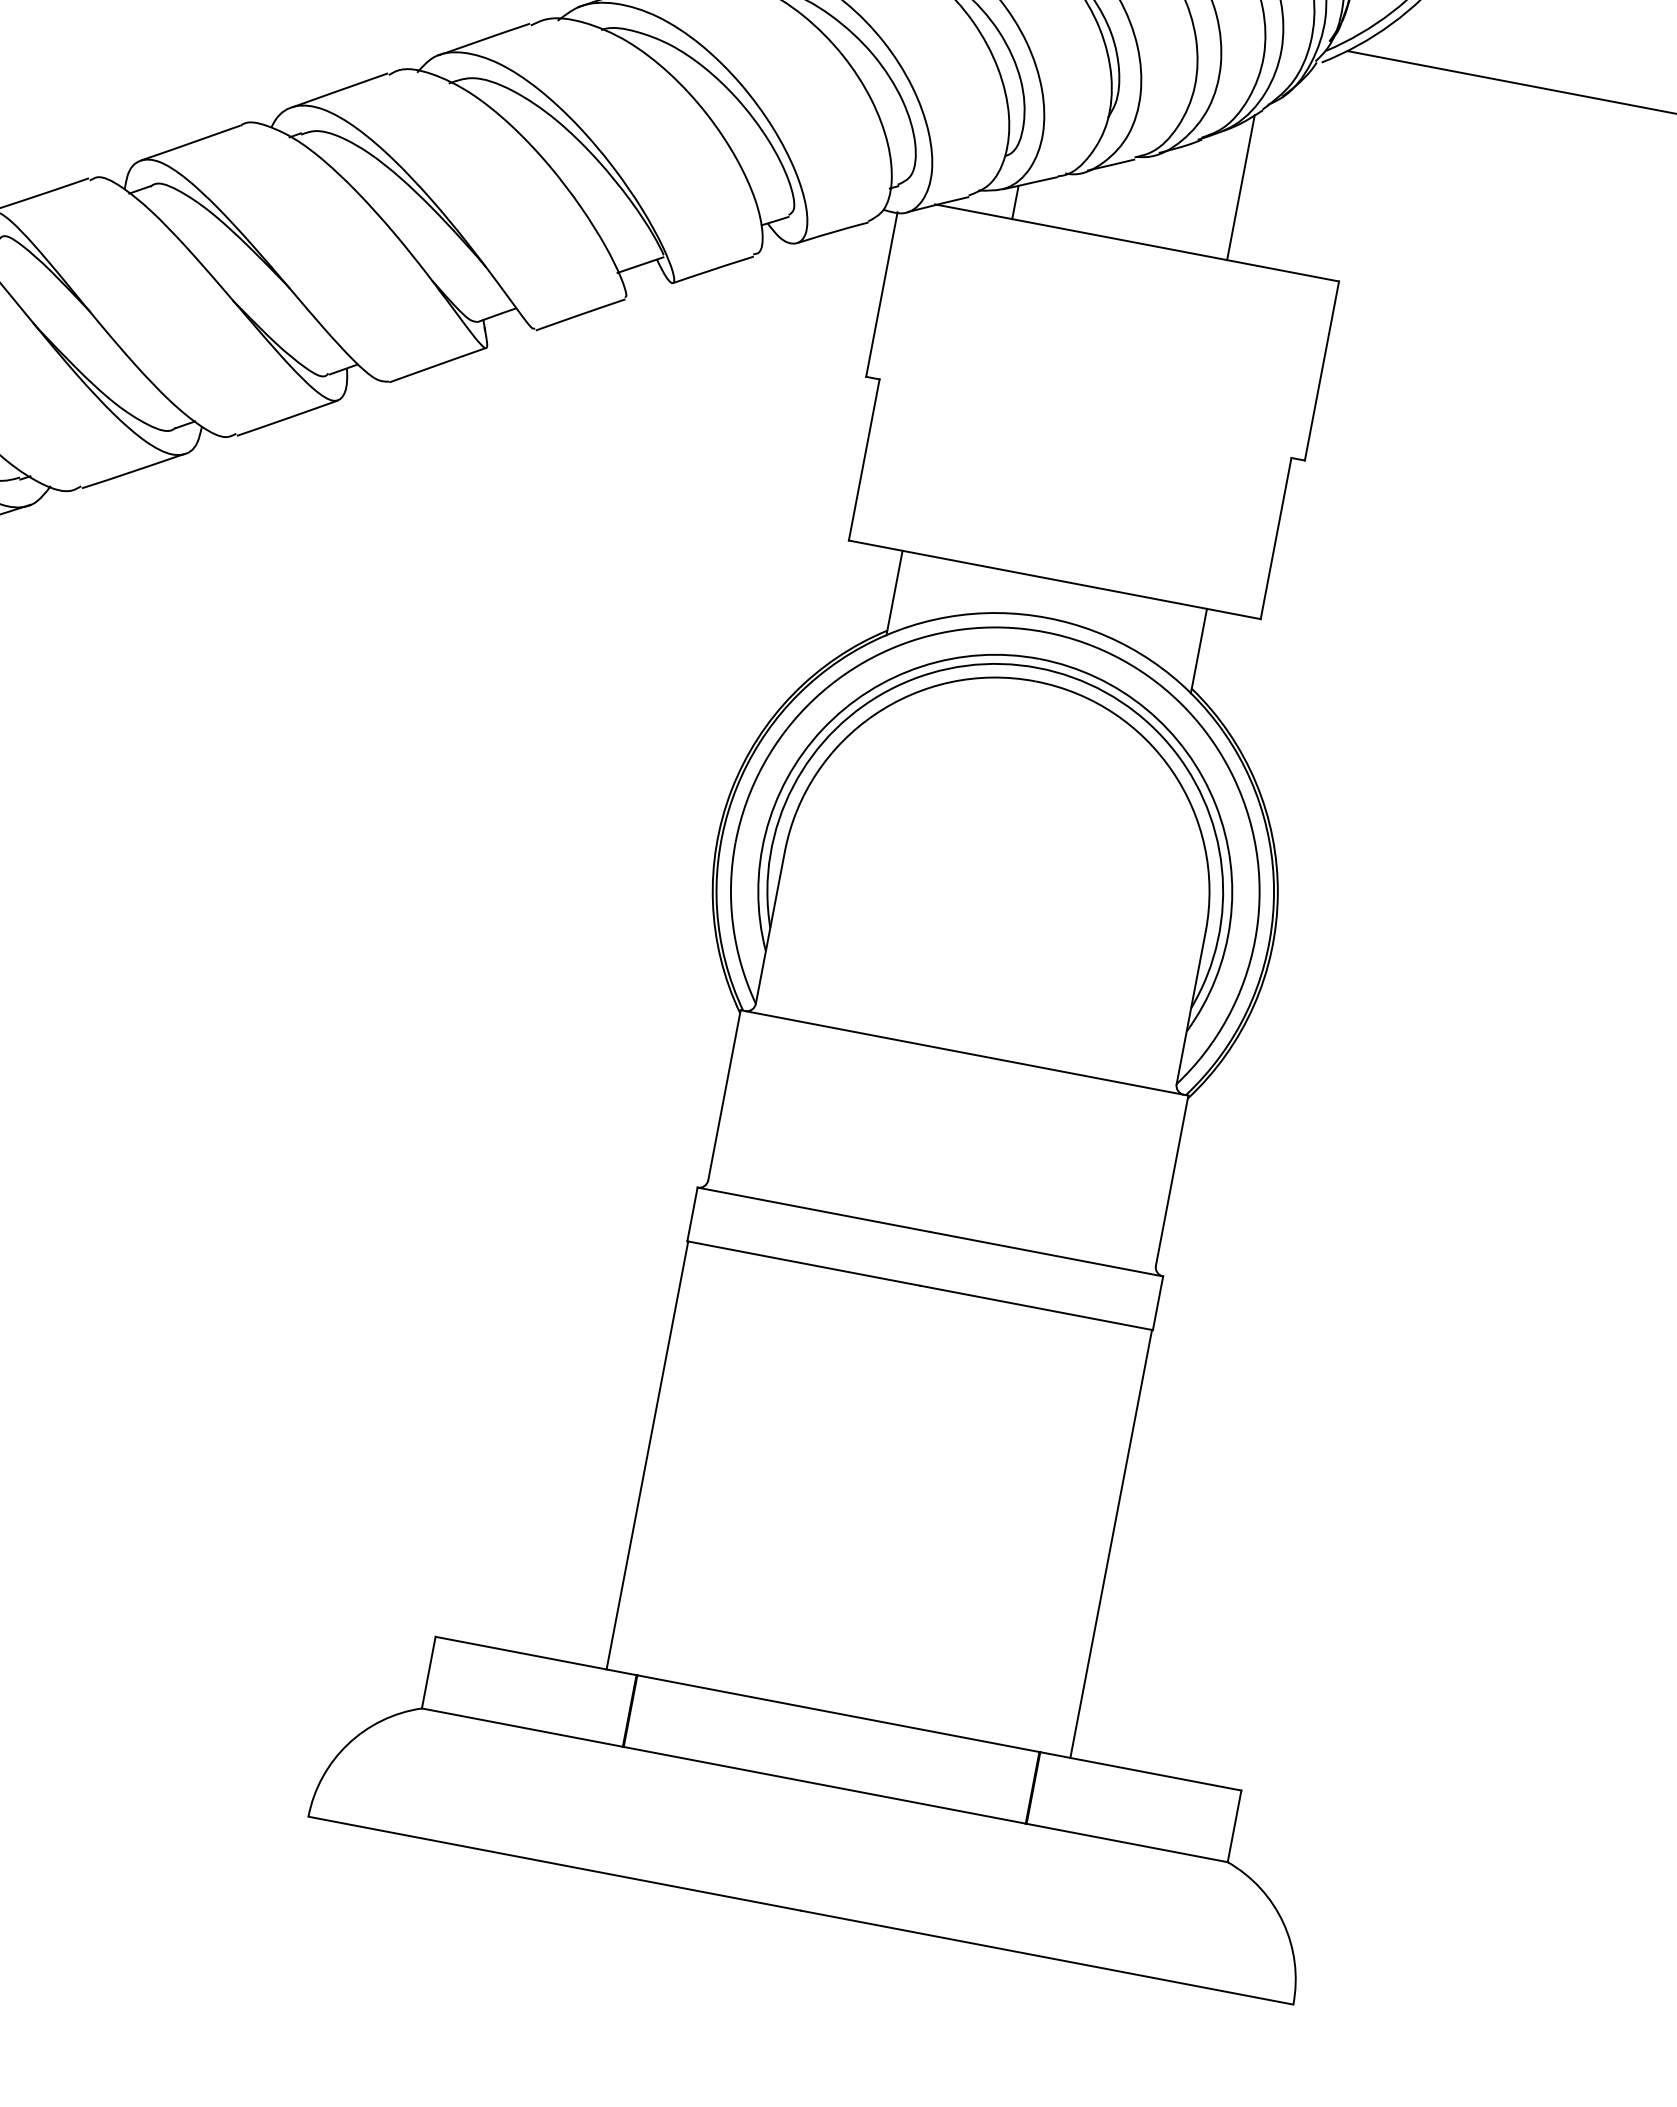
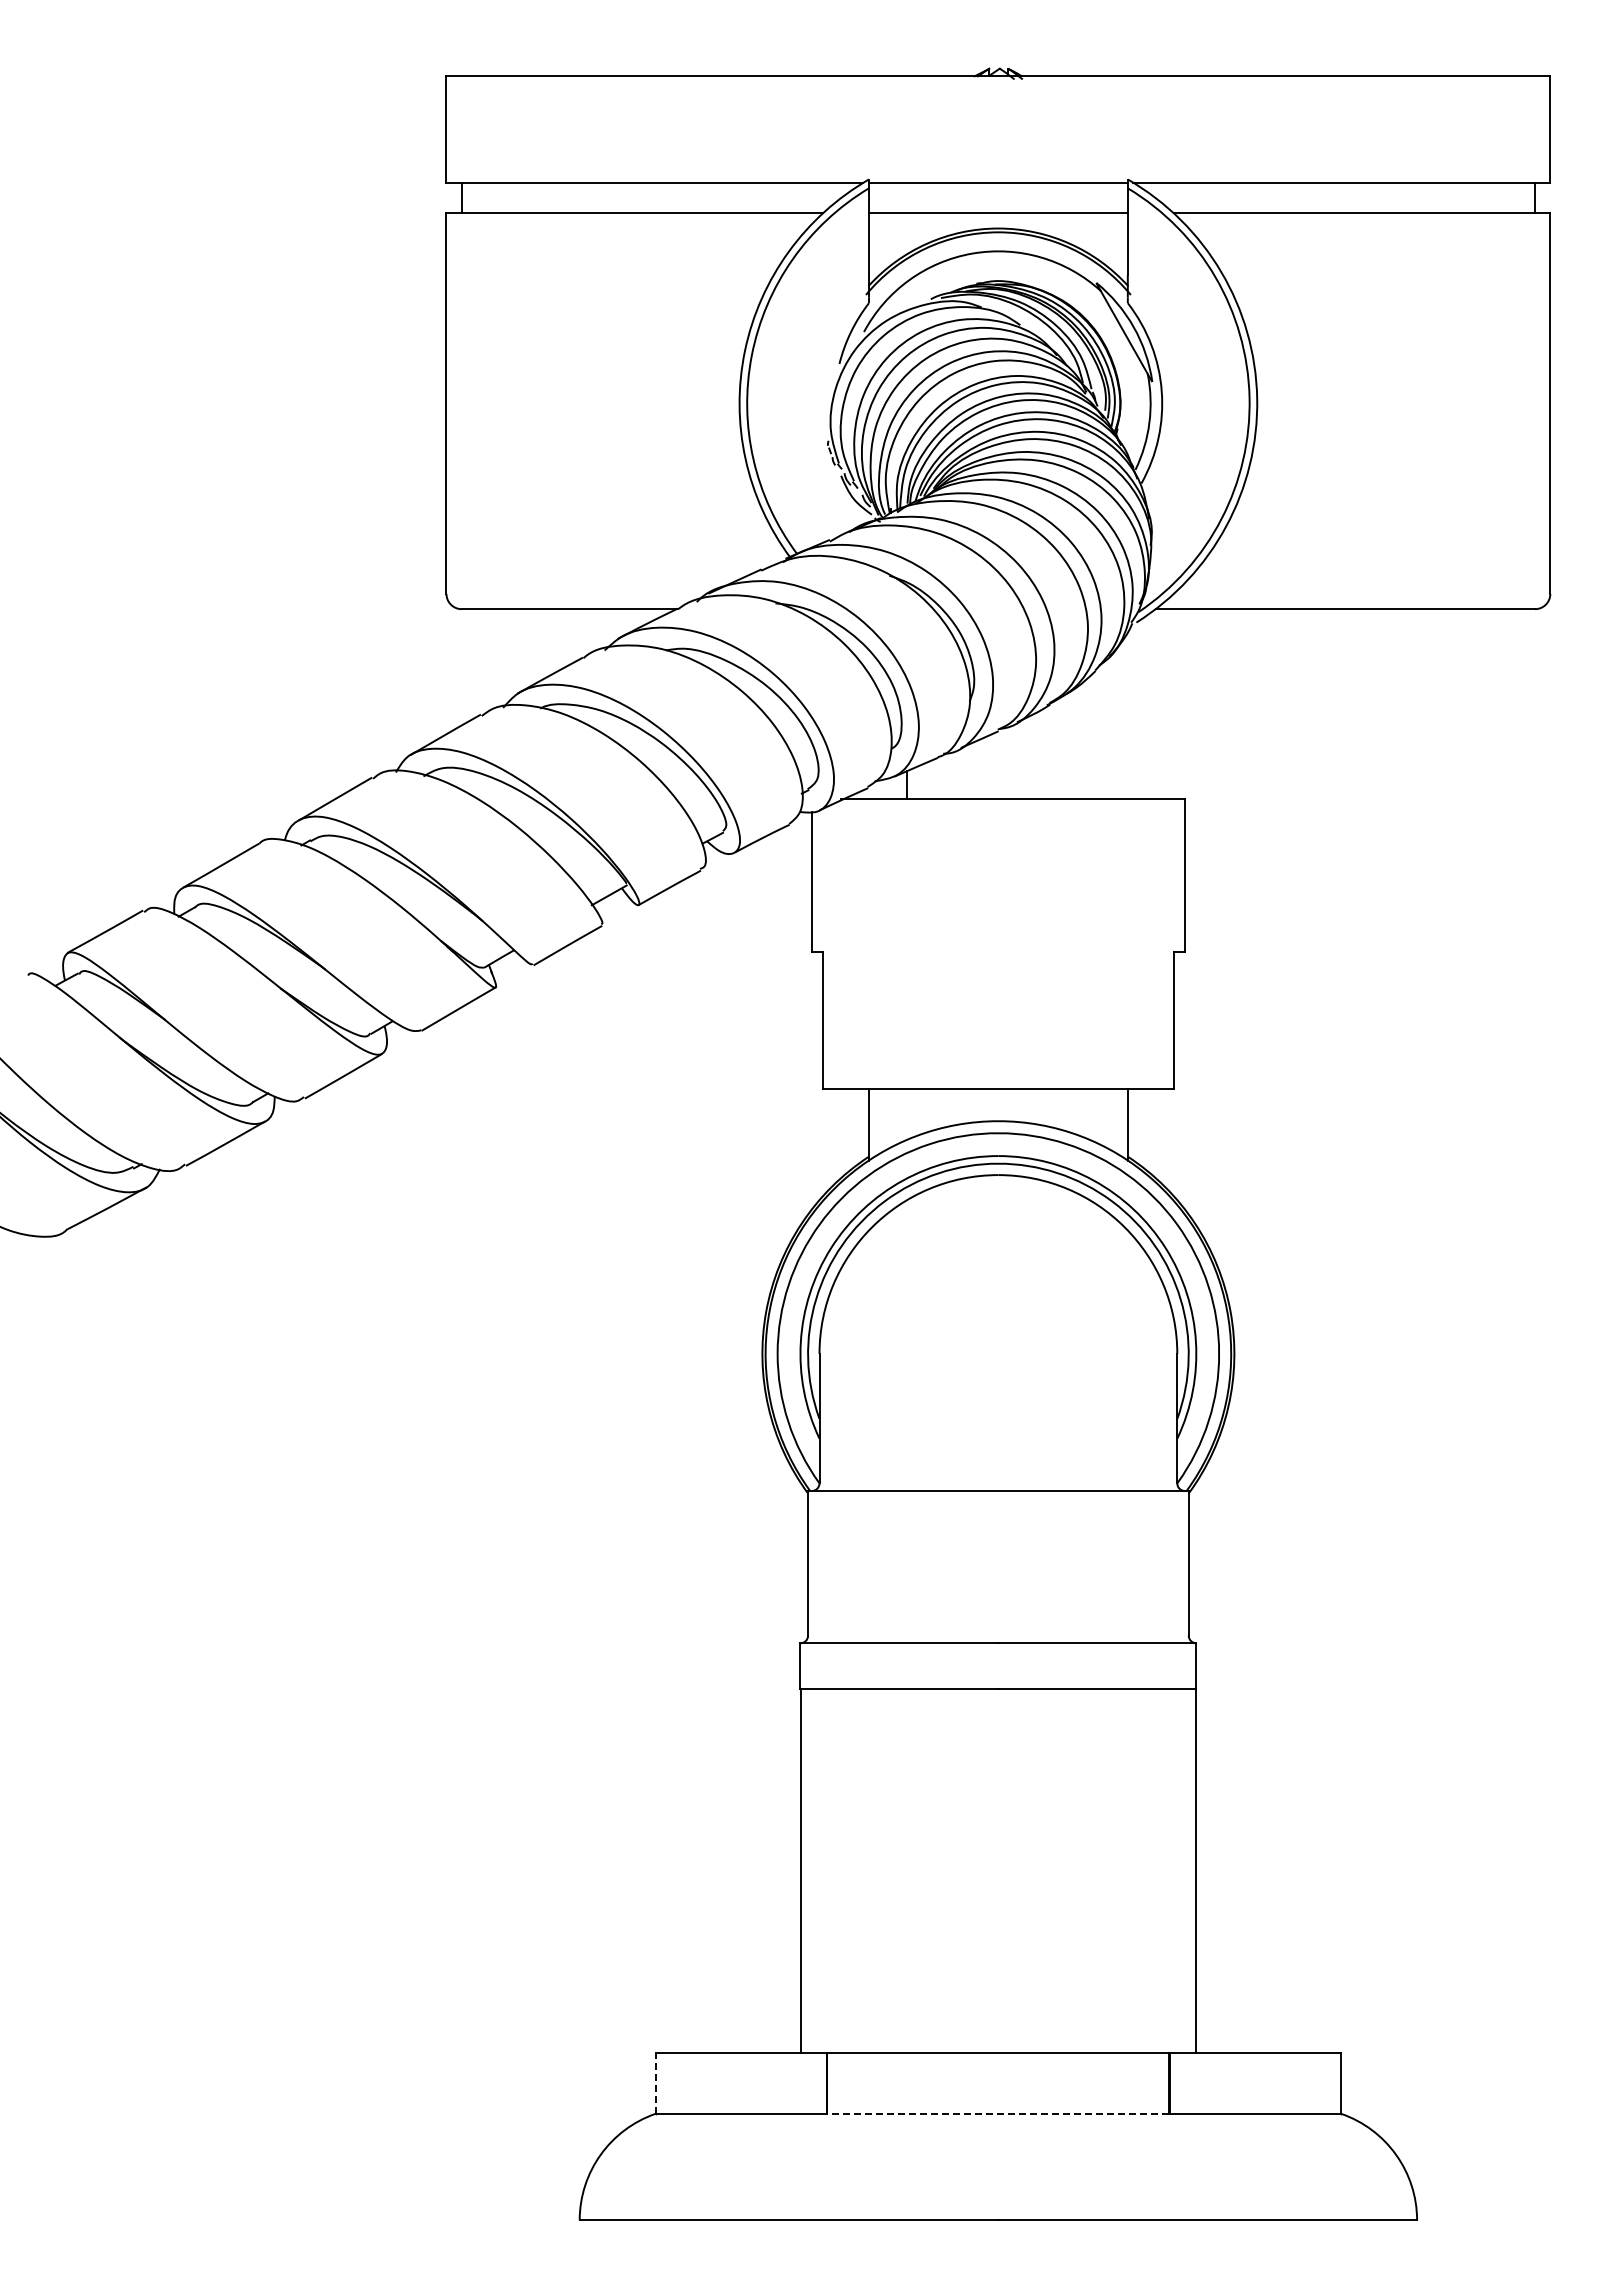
line: (1240, 187) -> (1089, 737), removed
line: (428, 1671) -> (655, 2082), solid -> dashed
line: (825, 1785) -> (998, 2113), solid -> dashed

